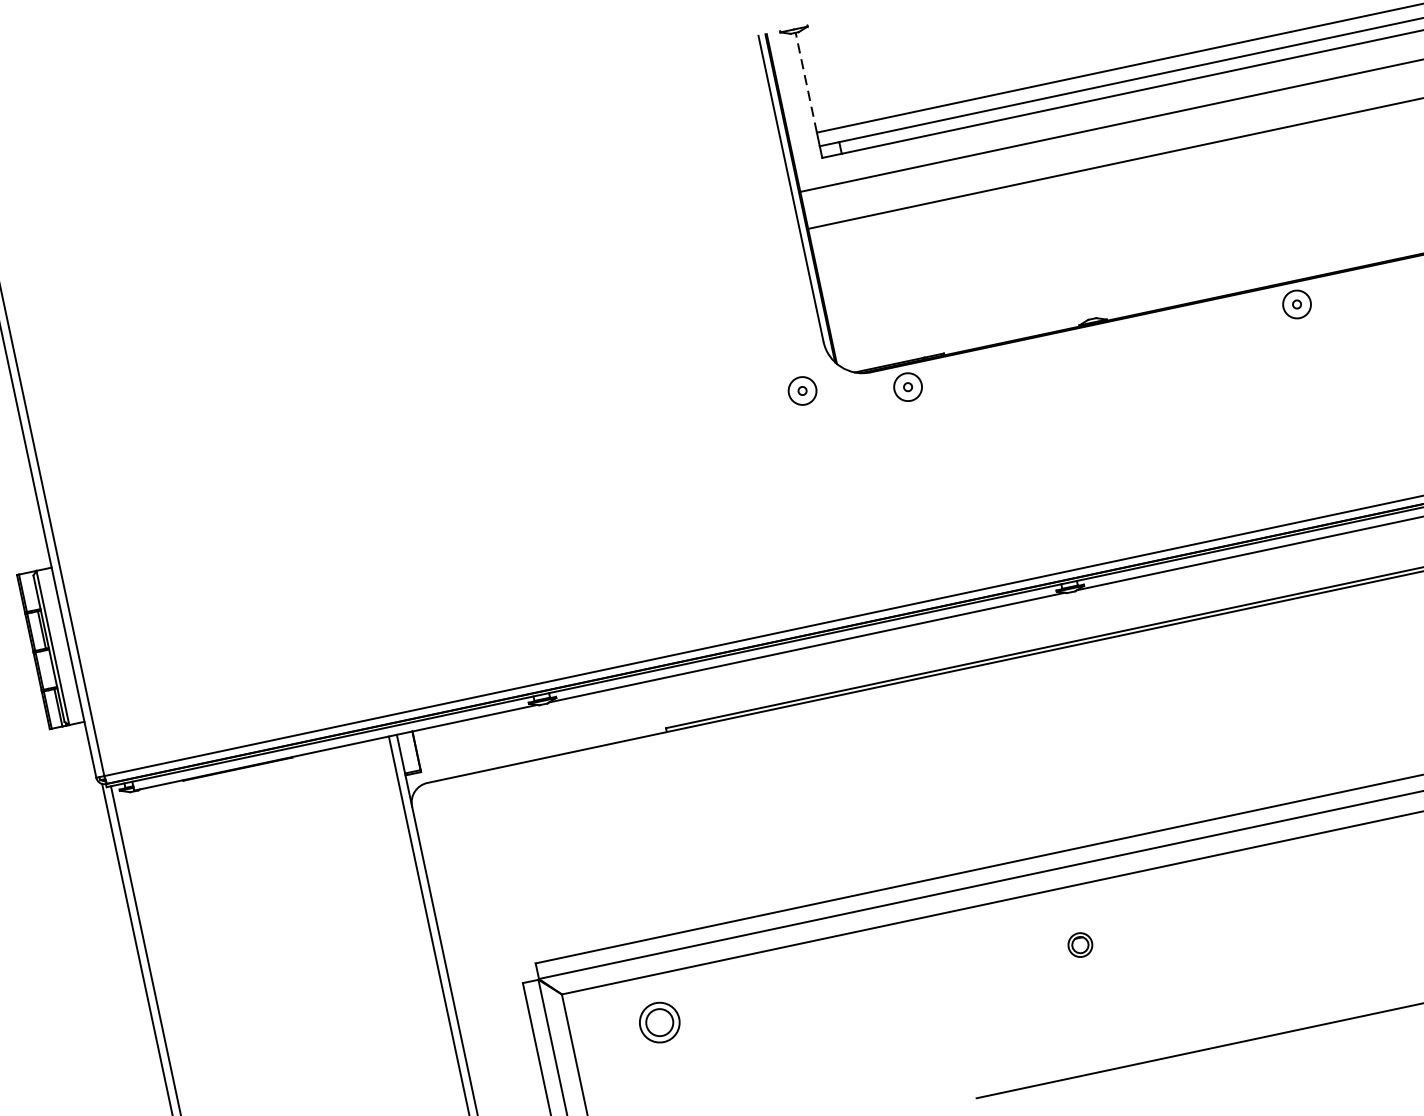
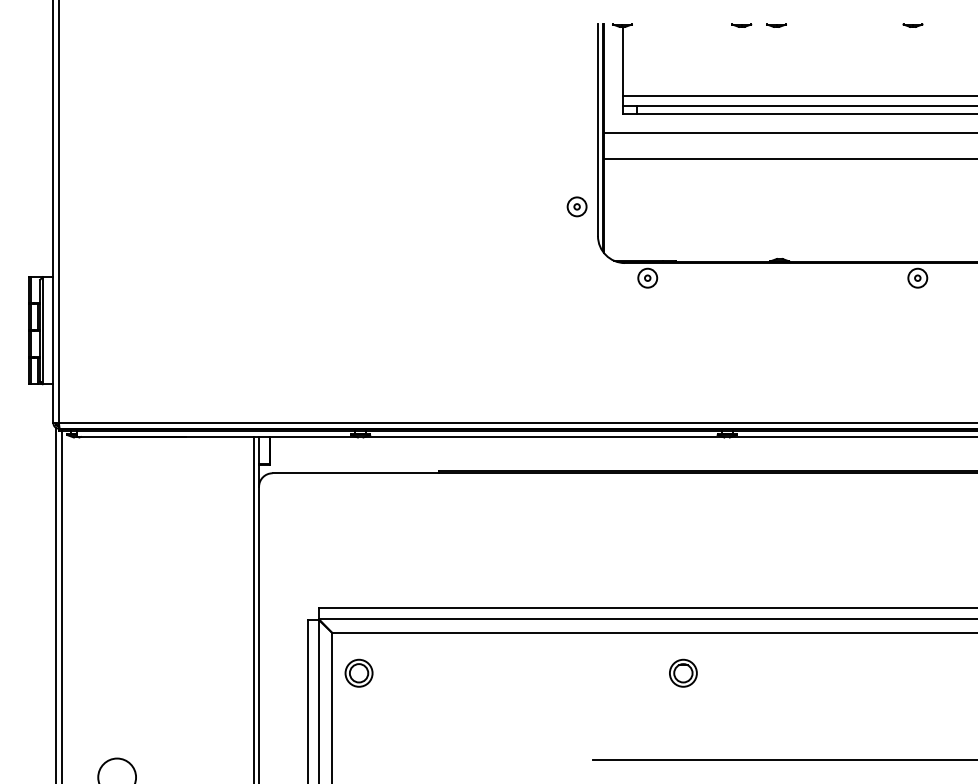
line: (806, 82) -> (623, 61), dashed -> solid
part: (801, 390) -> (576, 206), moved
part: (1080, 944) -> (683, 672), size x1.67
part: (658, 1021) -> (358, 672), moved

